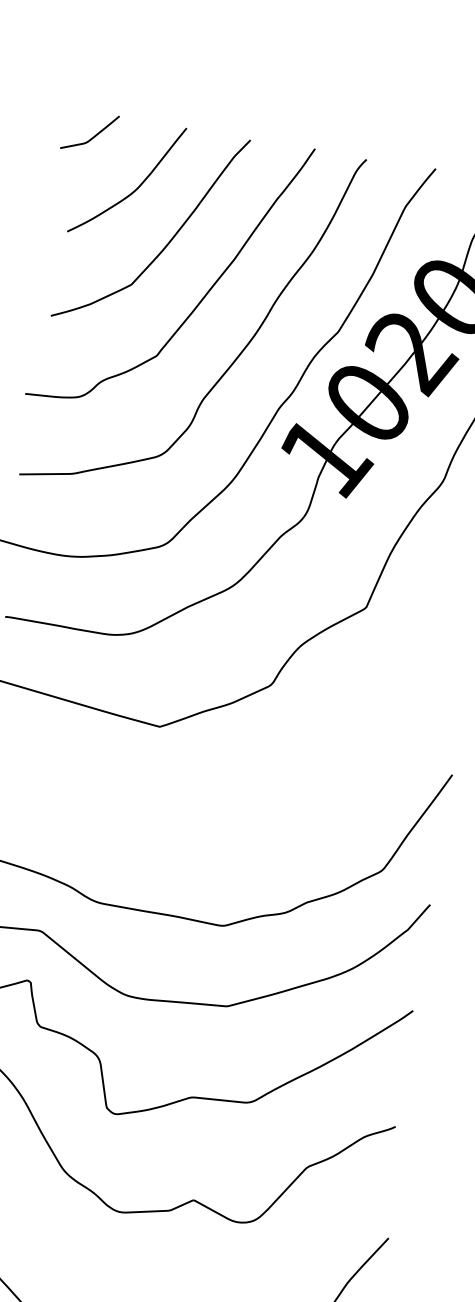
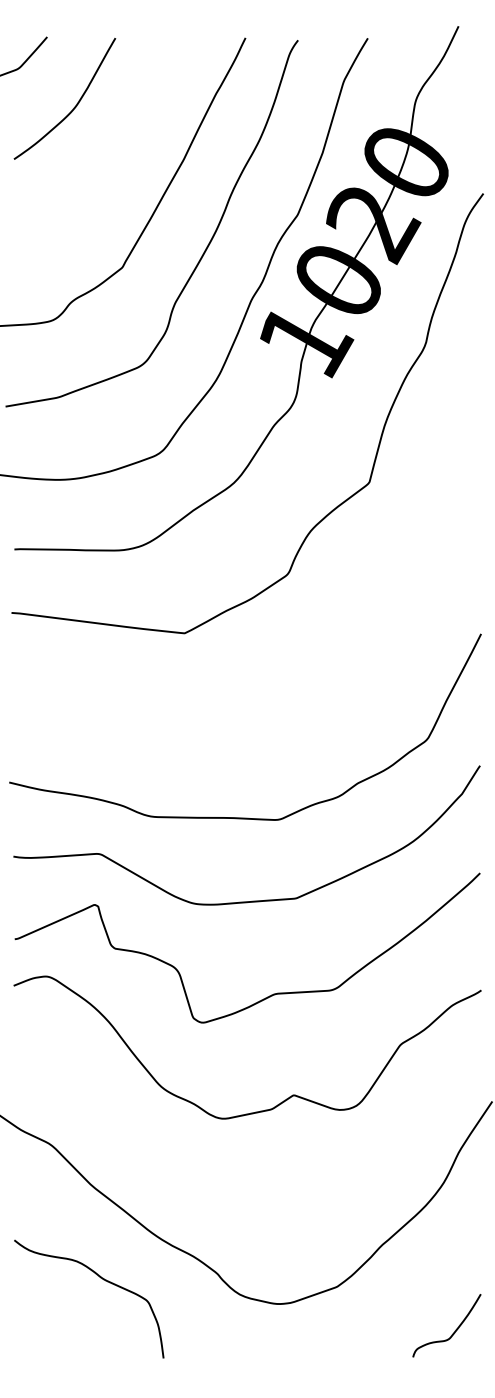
curve: (168, 242) -> (115, 153), removed

